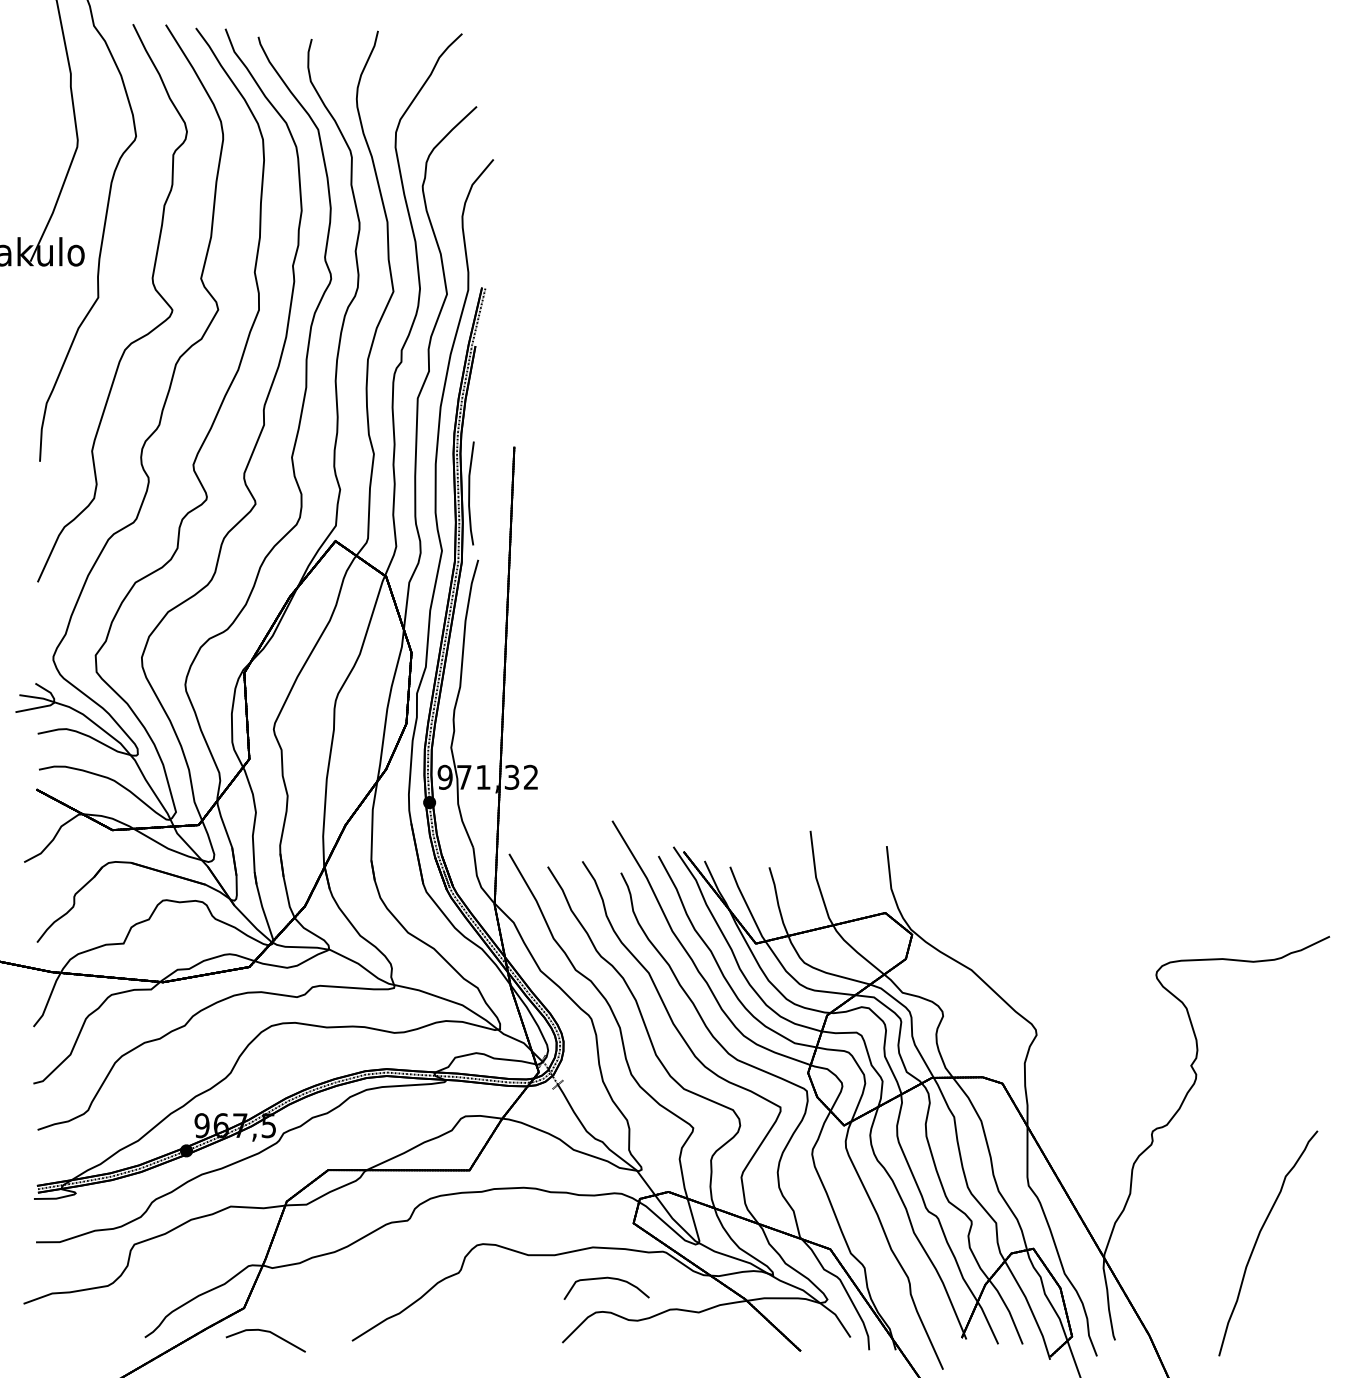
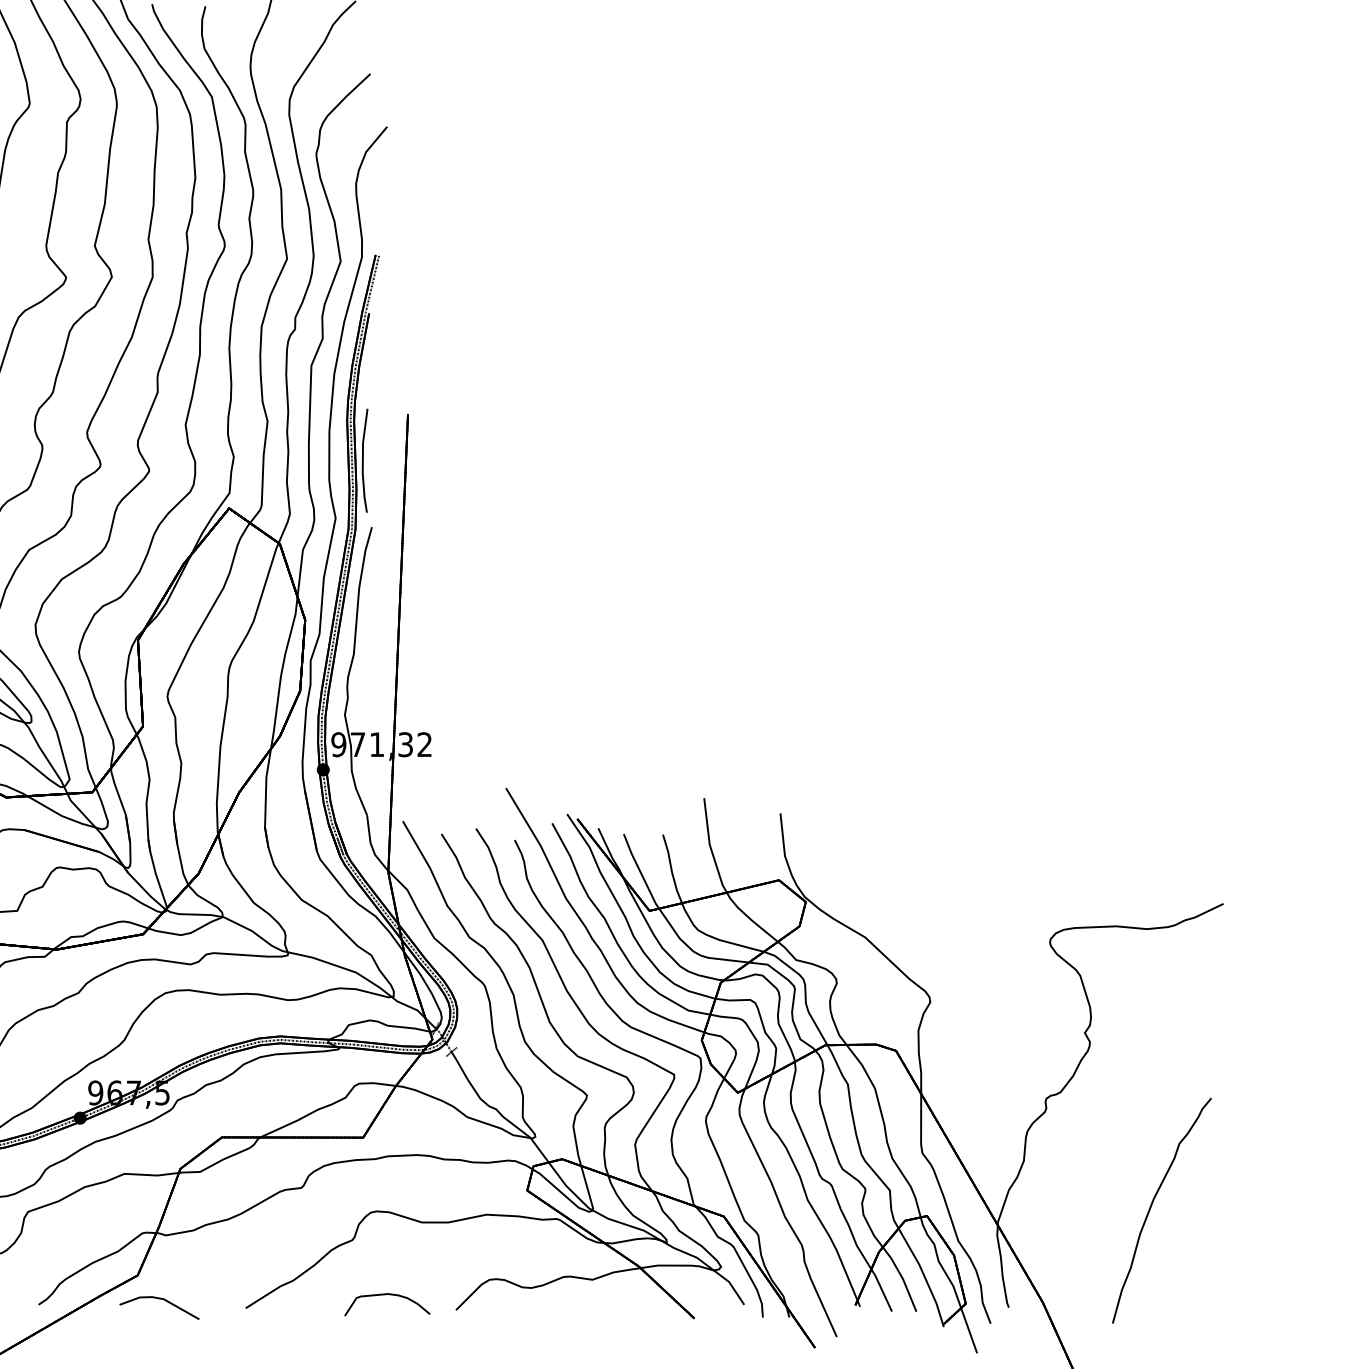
curve: (602, 1279) -> (383, 1295), moved

